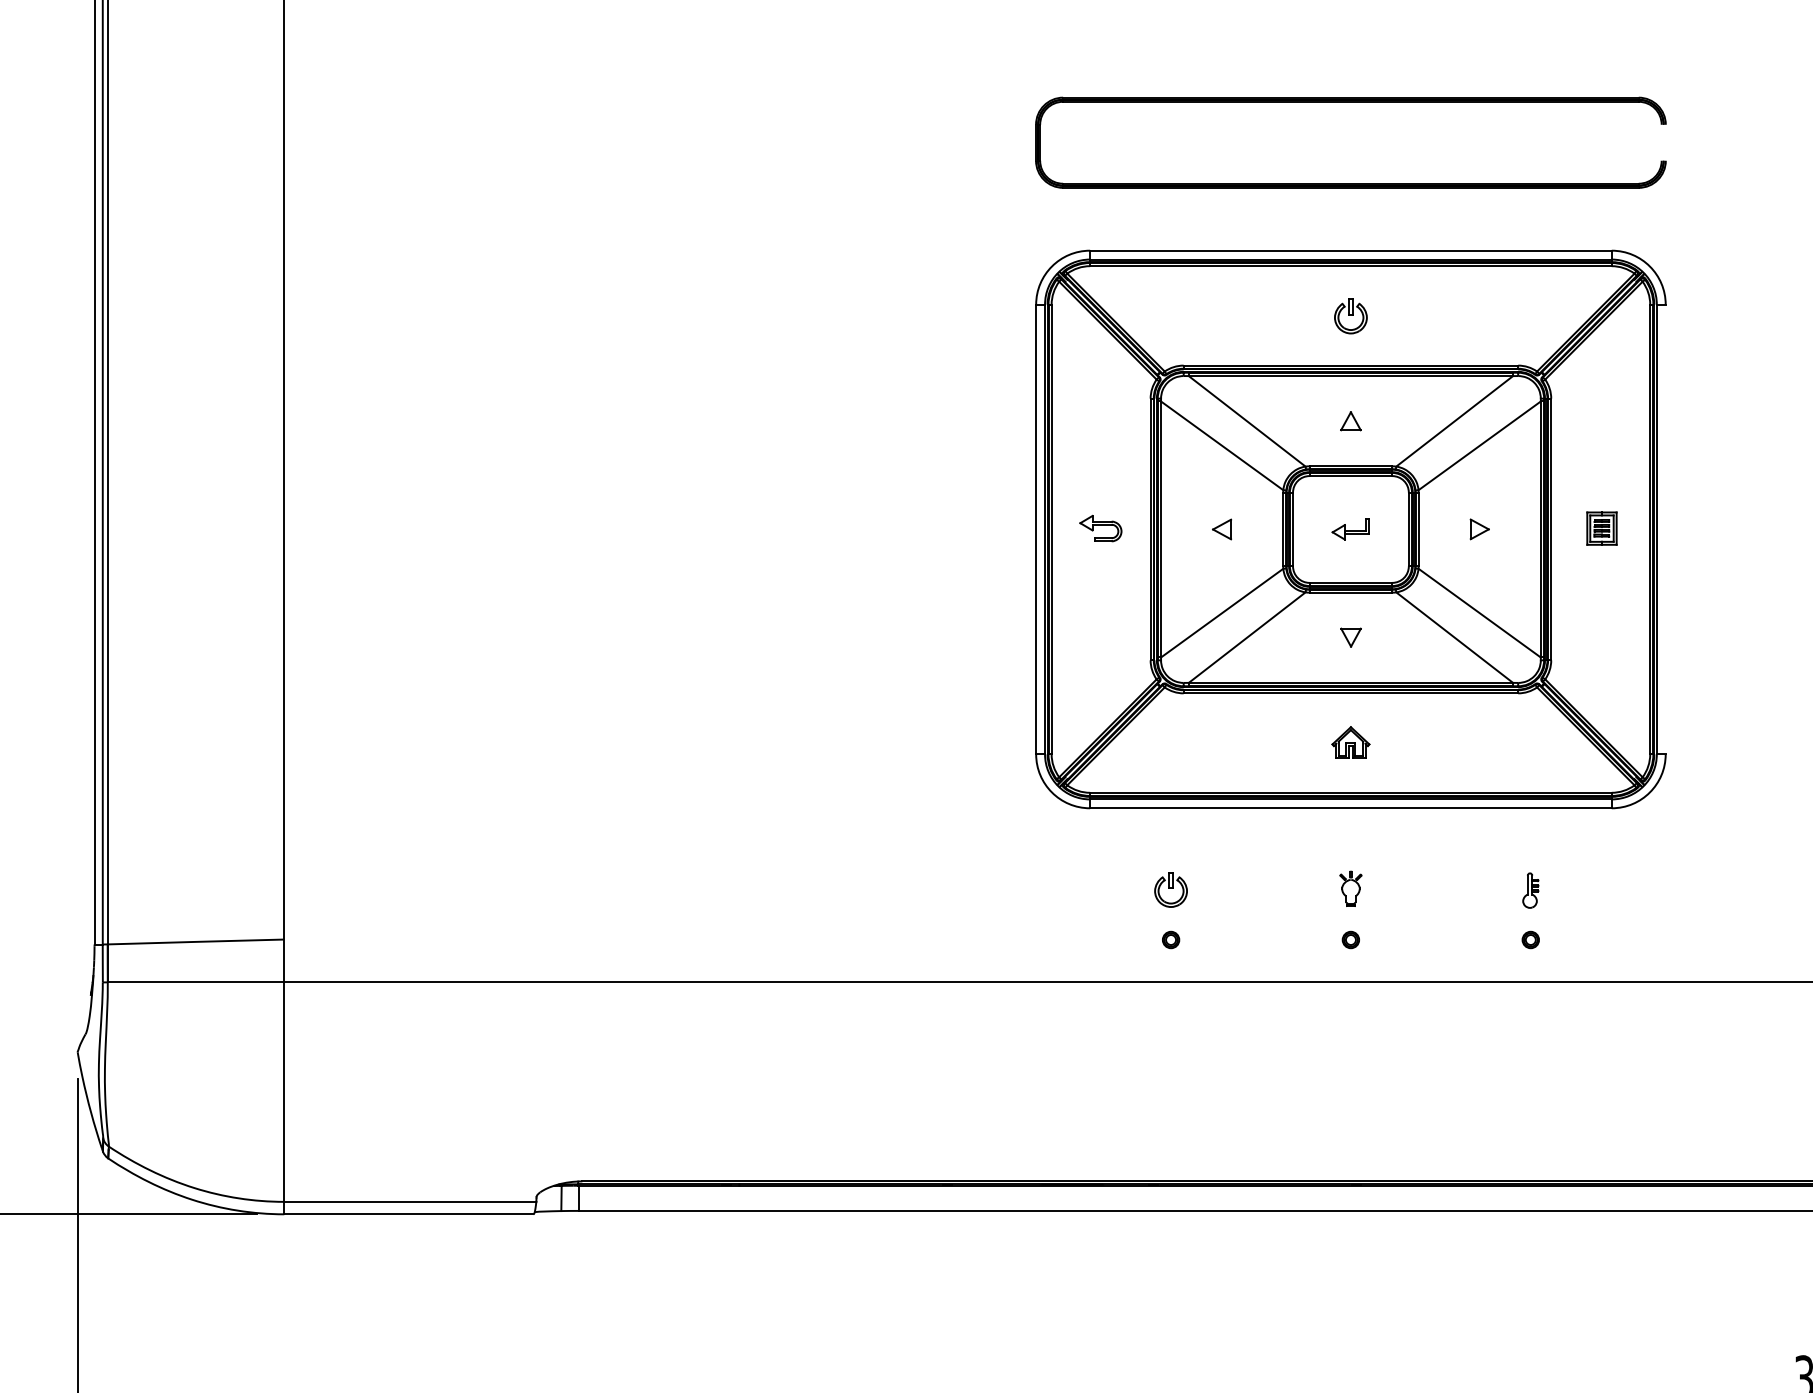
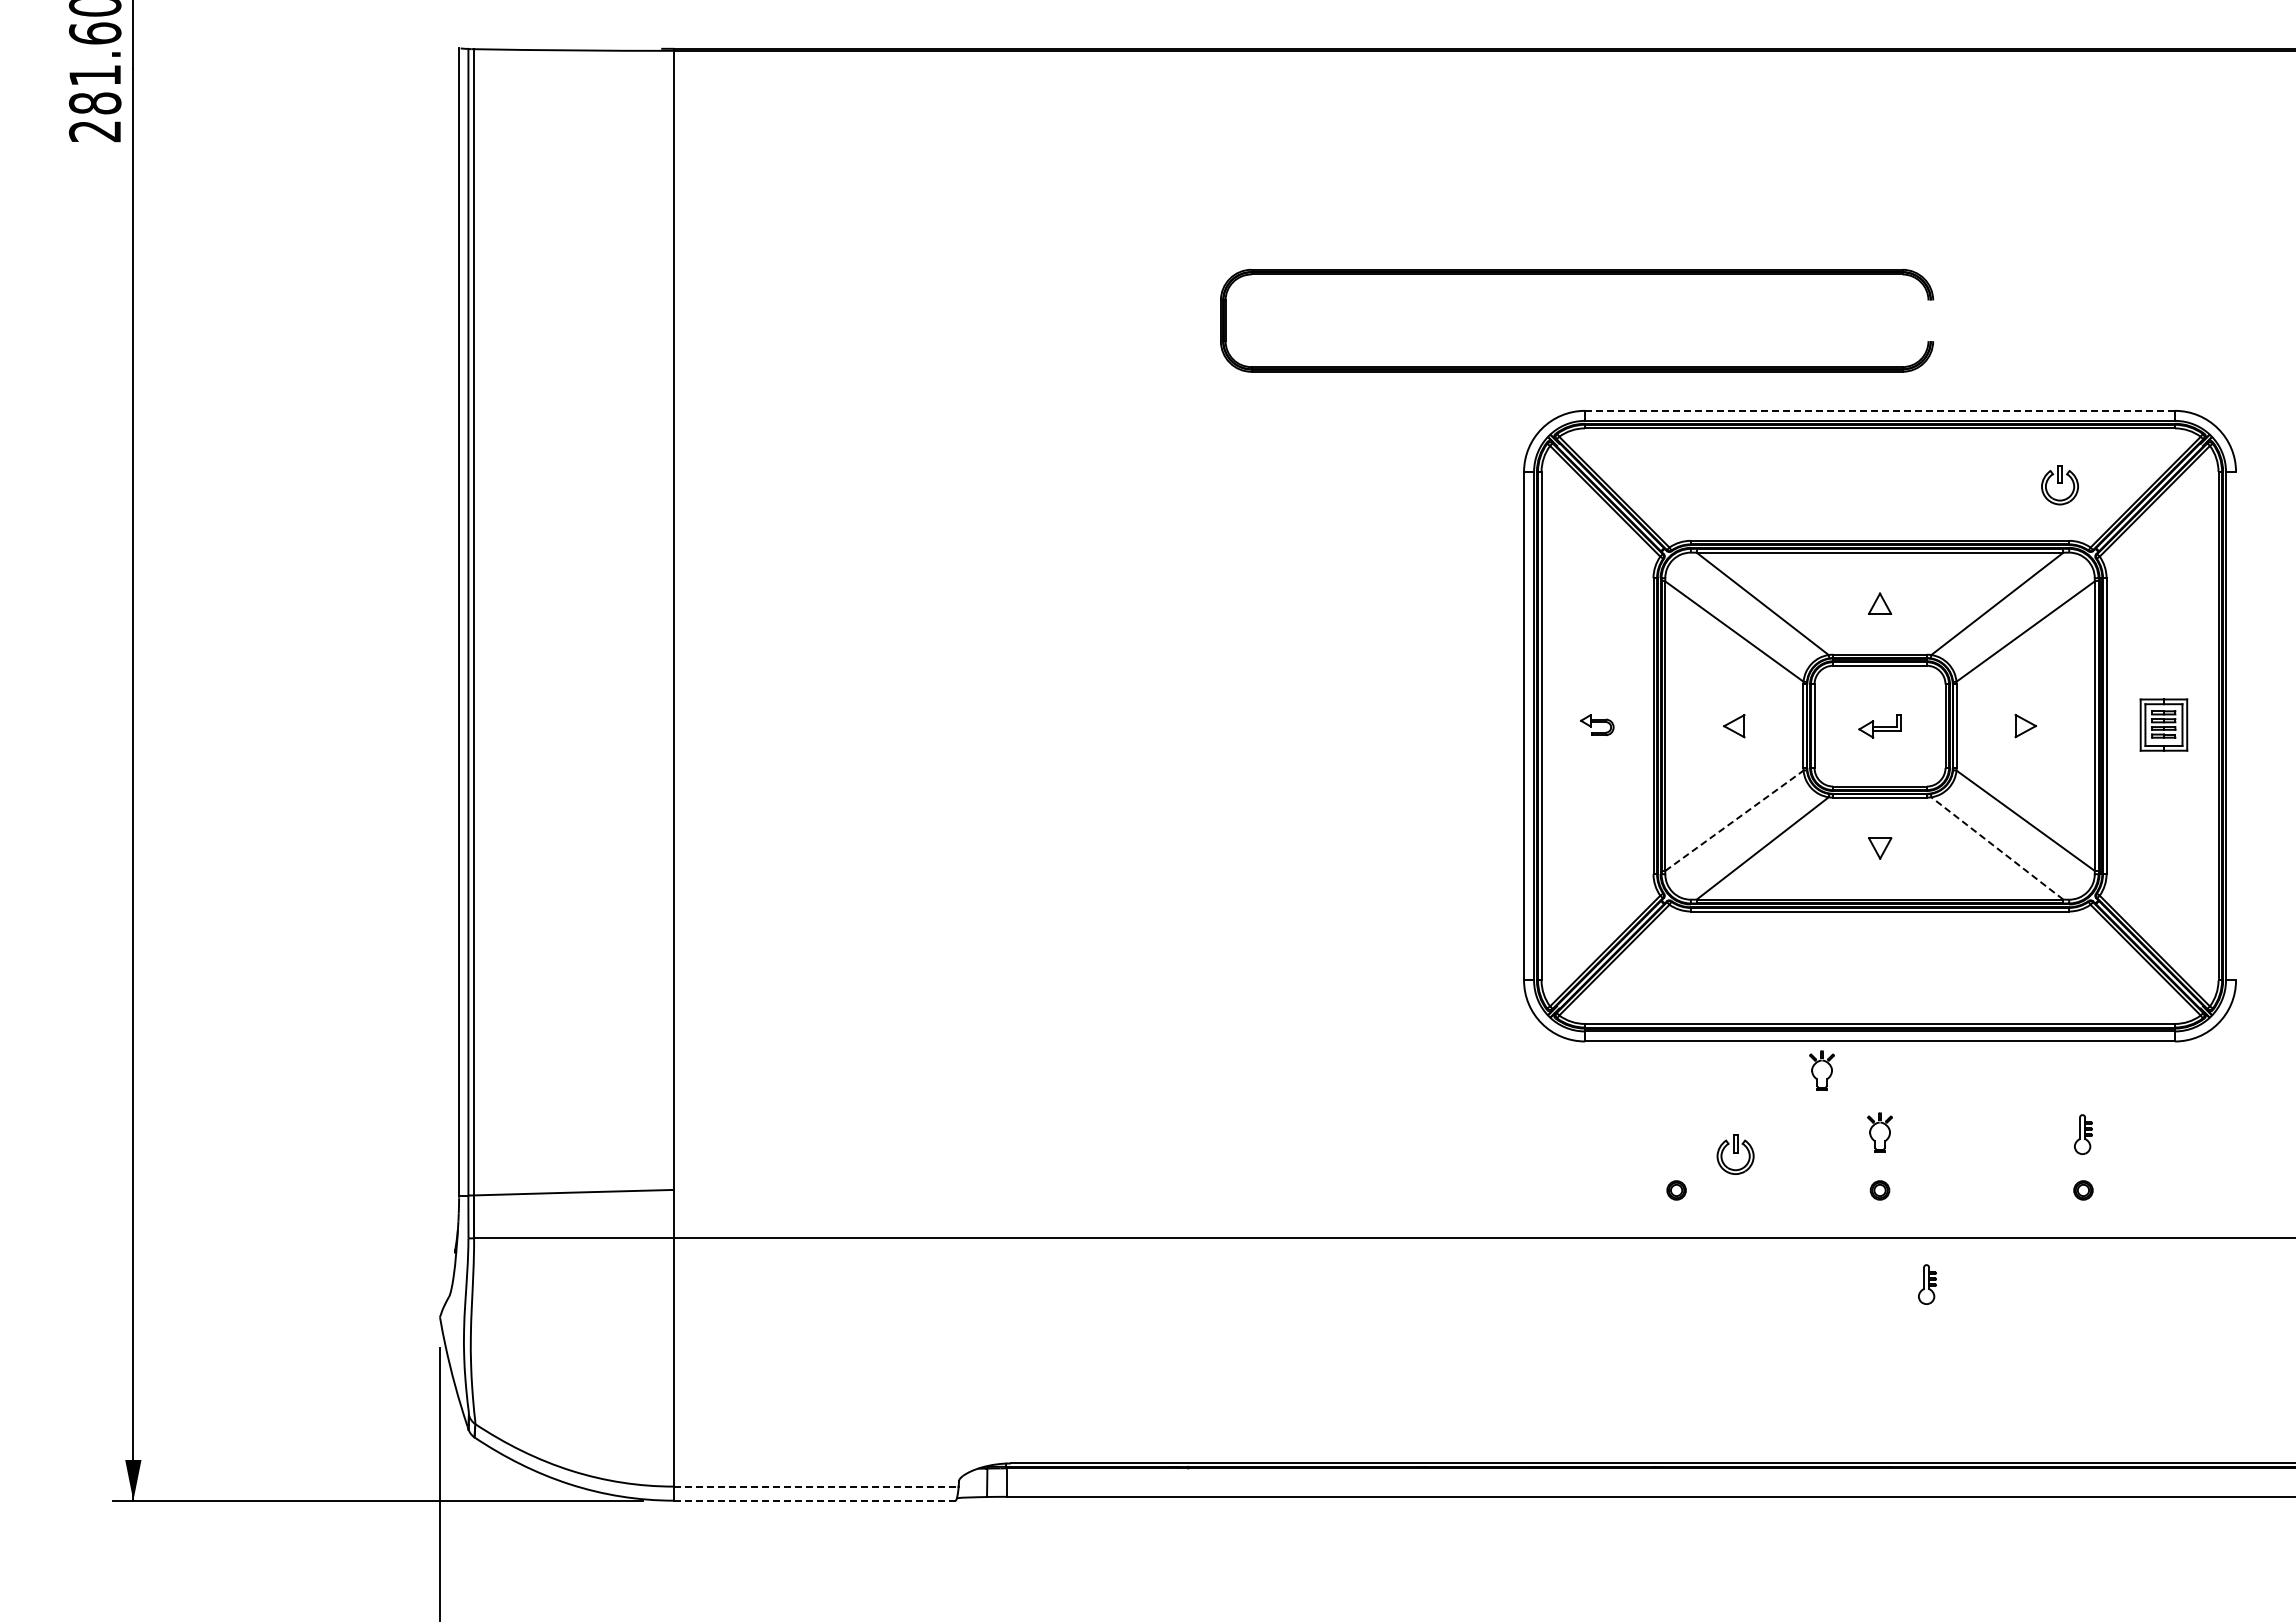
part: (1351, 101) -> (1577, 274), moved
line: (1351, 250) -> (1880, 410), solid -> dashed
part: (1350, 316) -> (2059, 485), moved
part: (1101, 528) -> (1597, 724), size x0.7
part: (1601, 528) -> (2163, 725), size x1.4
line: (1222, 612) -> (1734, 820), solid -> dashed
line: (1454, 637) -> (1997, 848), solid -> dashed
part: (1351, 741) -> (1880, 966), removed
part: (1299, 833) -> (1821, 1070), added
part: (1170, 889) -> (1735, 1154), moved
part: (1392, 1023) -> (1927, 1284), added
line: (410, 1201) -> (816, 1486), solid -> dashed
line: (408, 1214) -> (814, 1500), solid -> dashed

